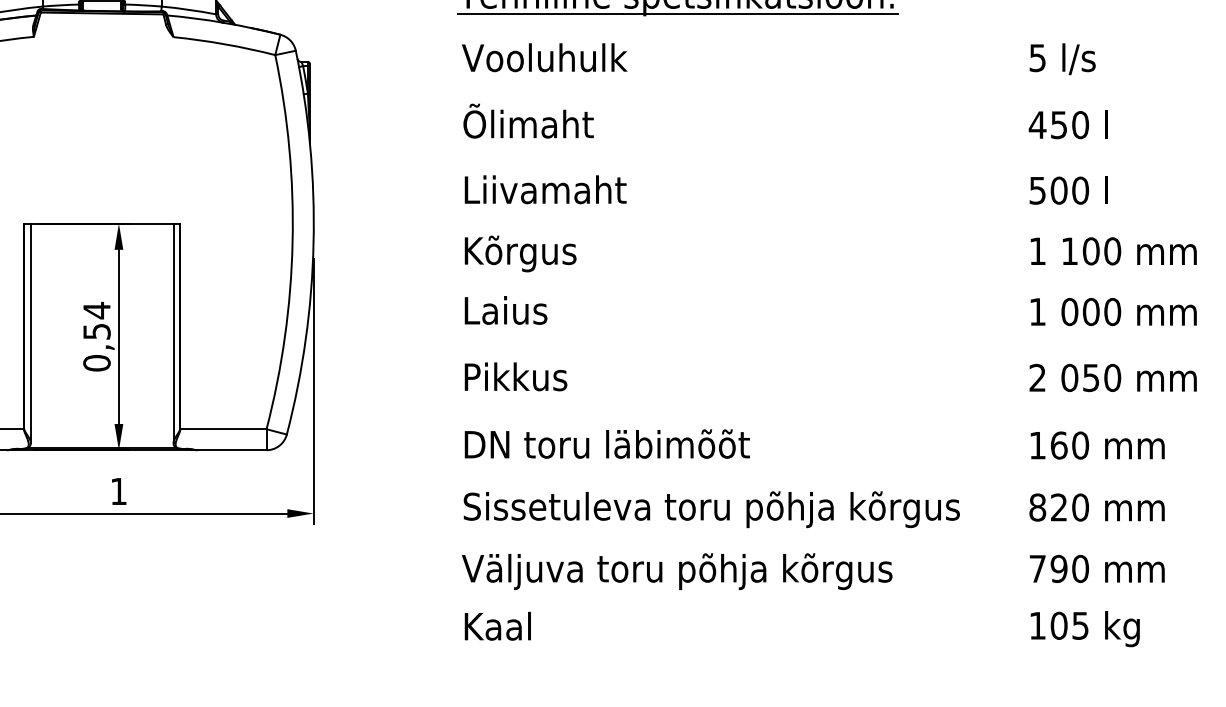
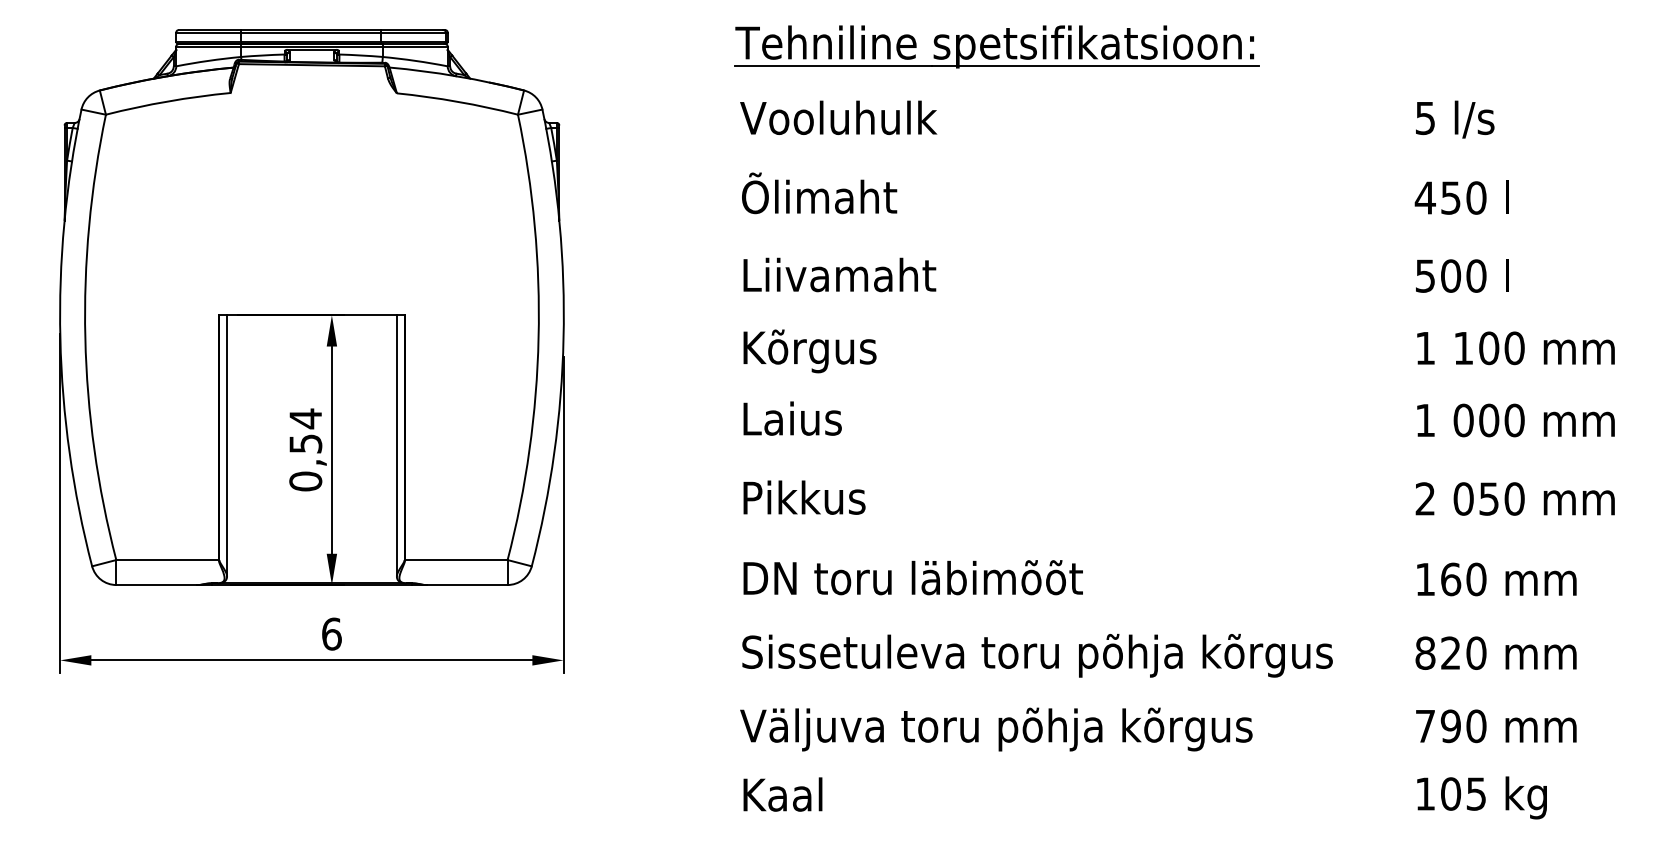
text: (118, 490) -> (331, 633), 1 -> 6

